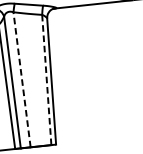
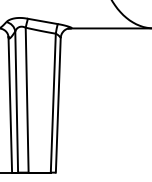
line: (22, 79) -> (27, 99), dashed -> solid
line: (46, 80) -> (53, 103), dashed -> solid

